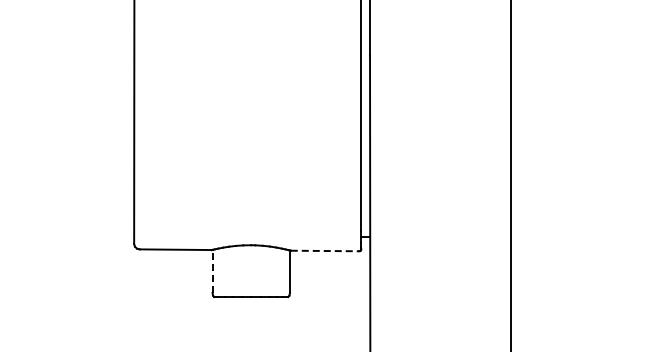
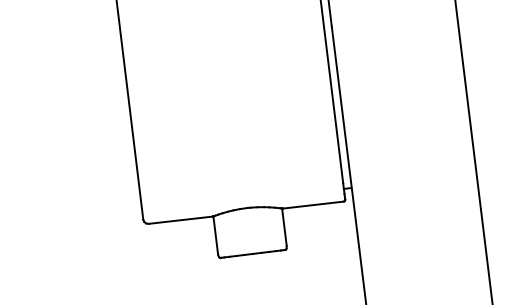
line: (325, 251) -> (313, 205), dashed -> solid
line: (212, 271) -> (215, 235), dashed -> solid

